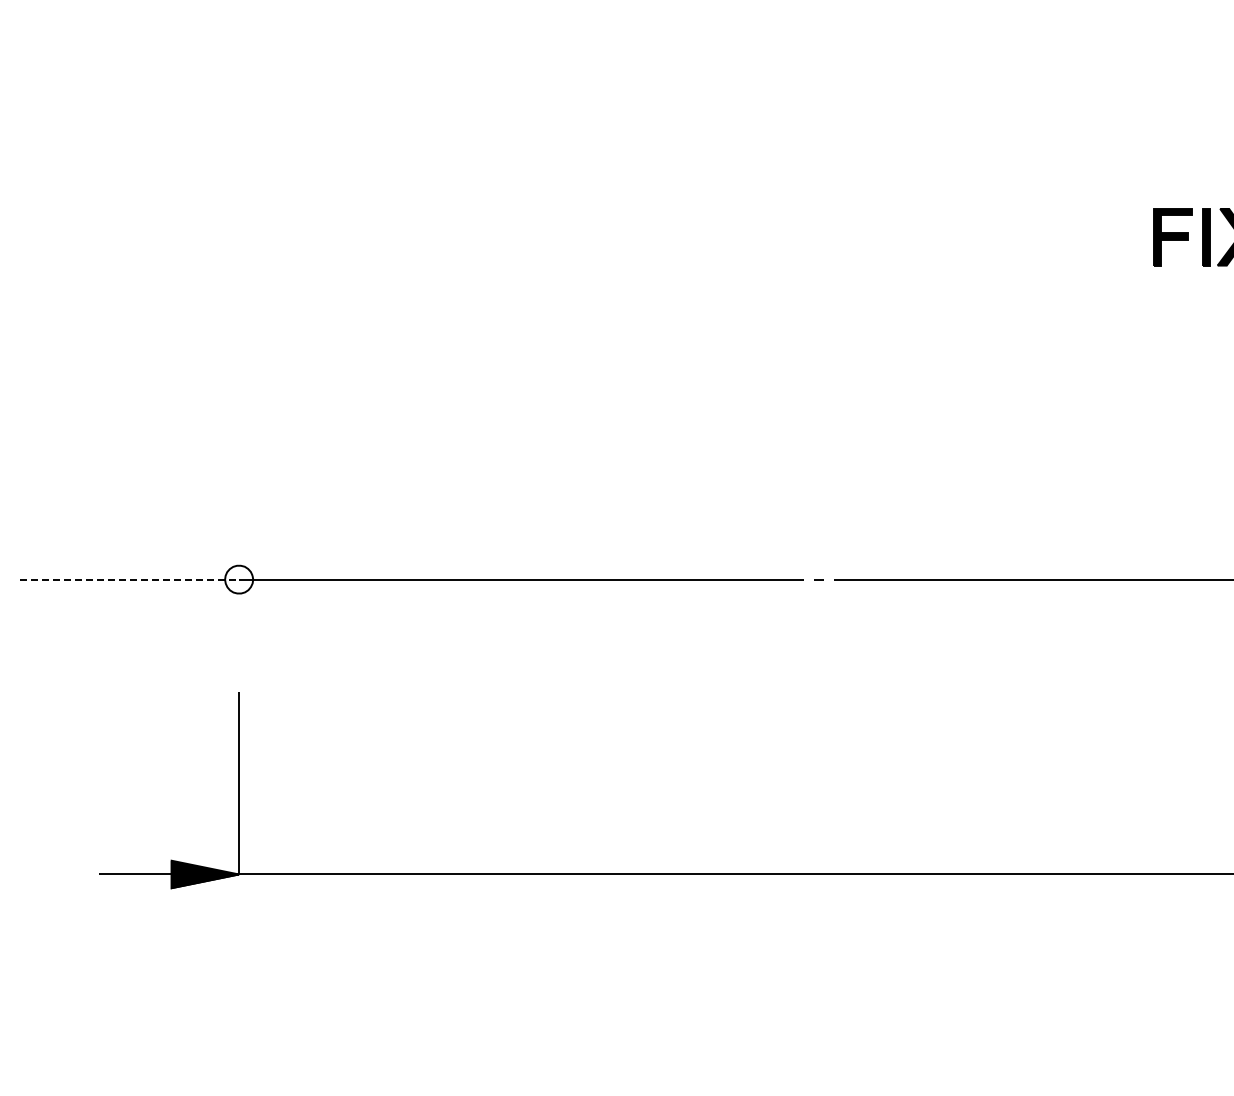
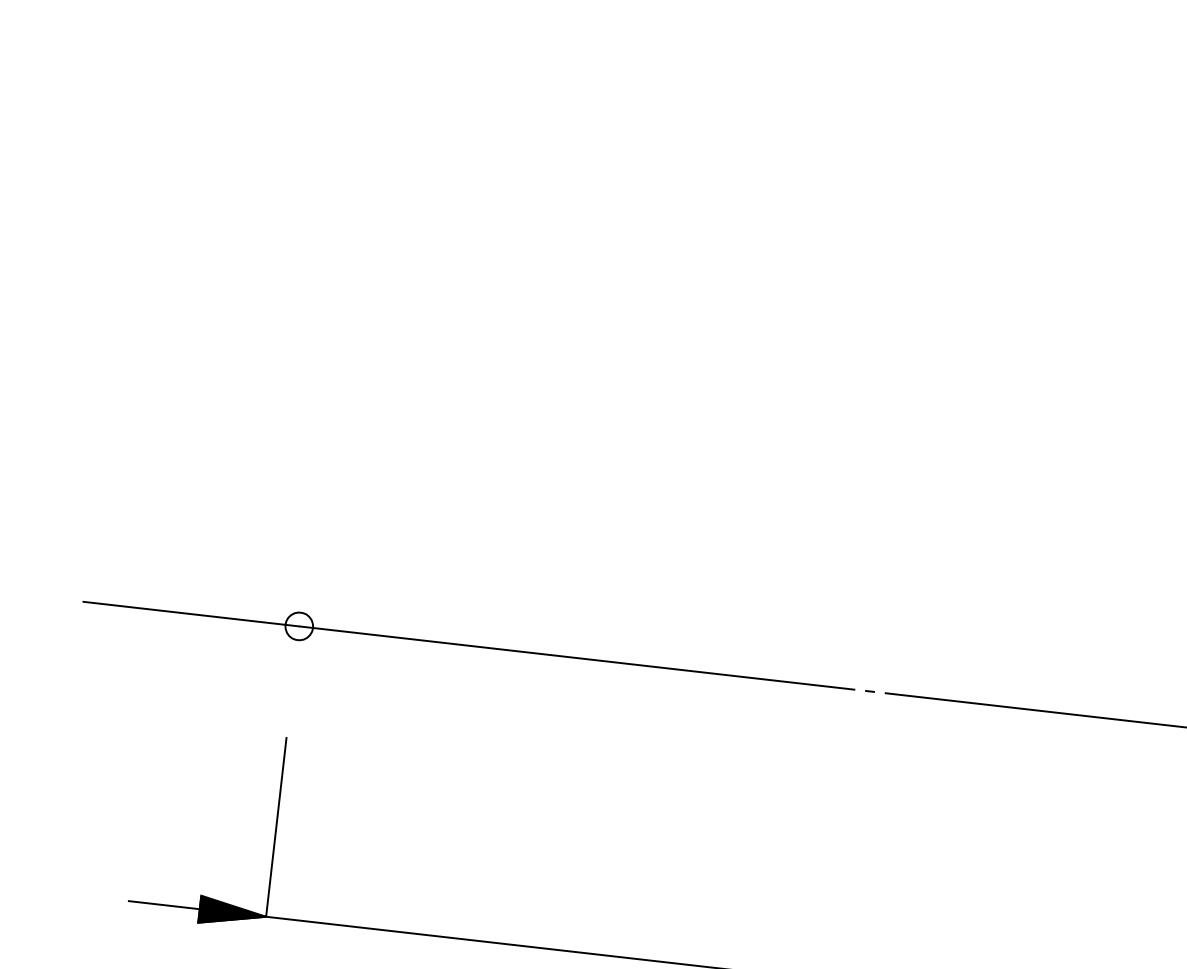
line: (129, 579) -> (191, 613), dashed -> solid

